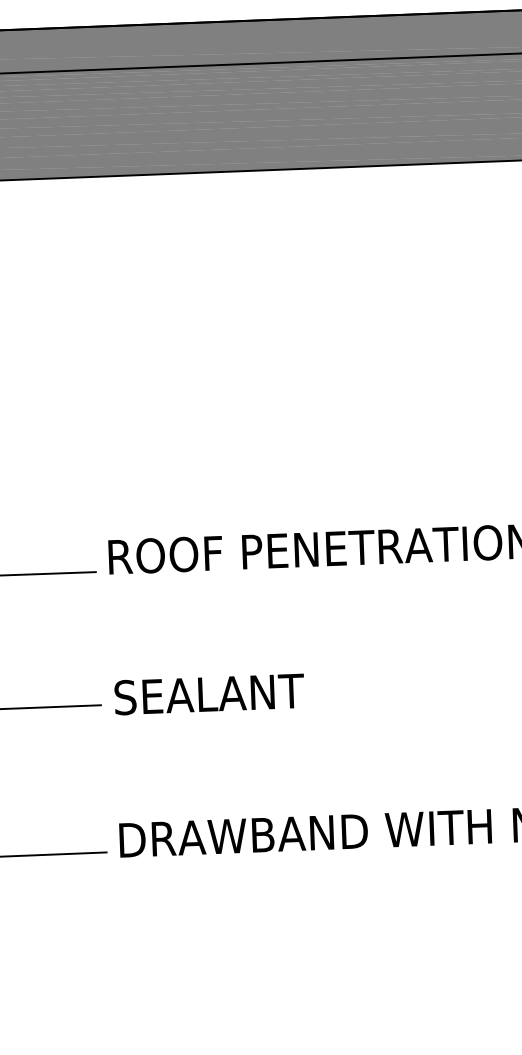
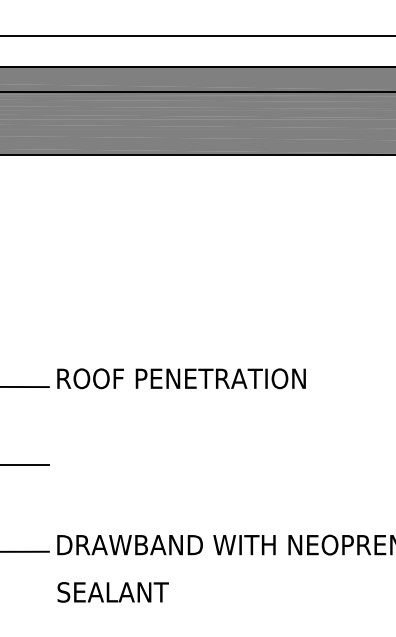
text: (208, 694) -> (112, 592), moved

